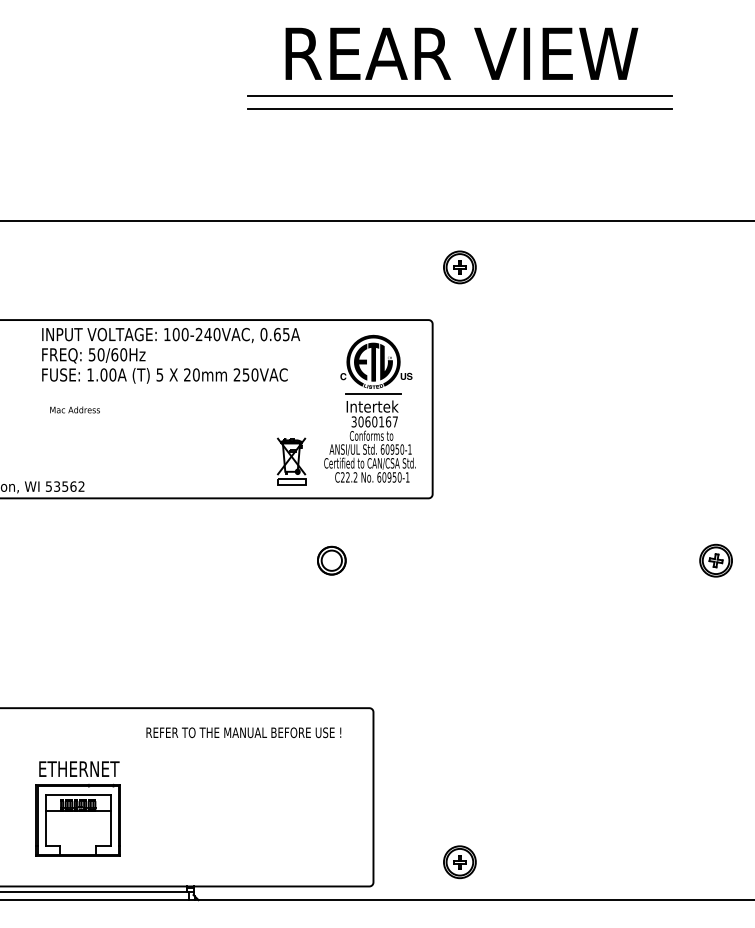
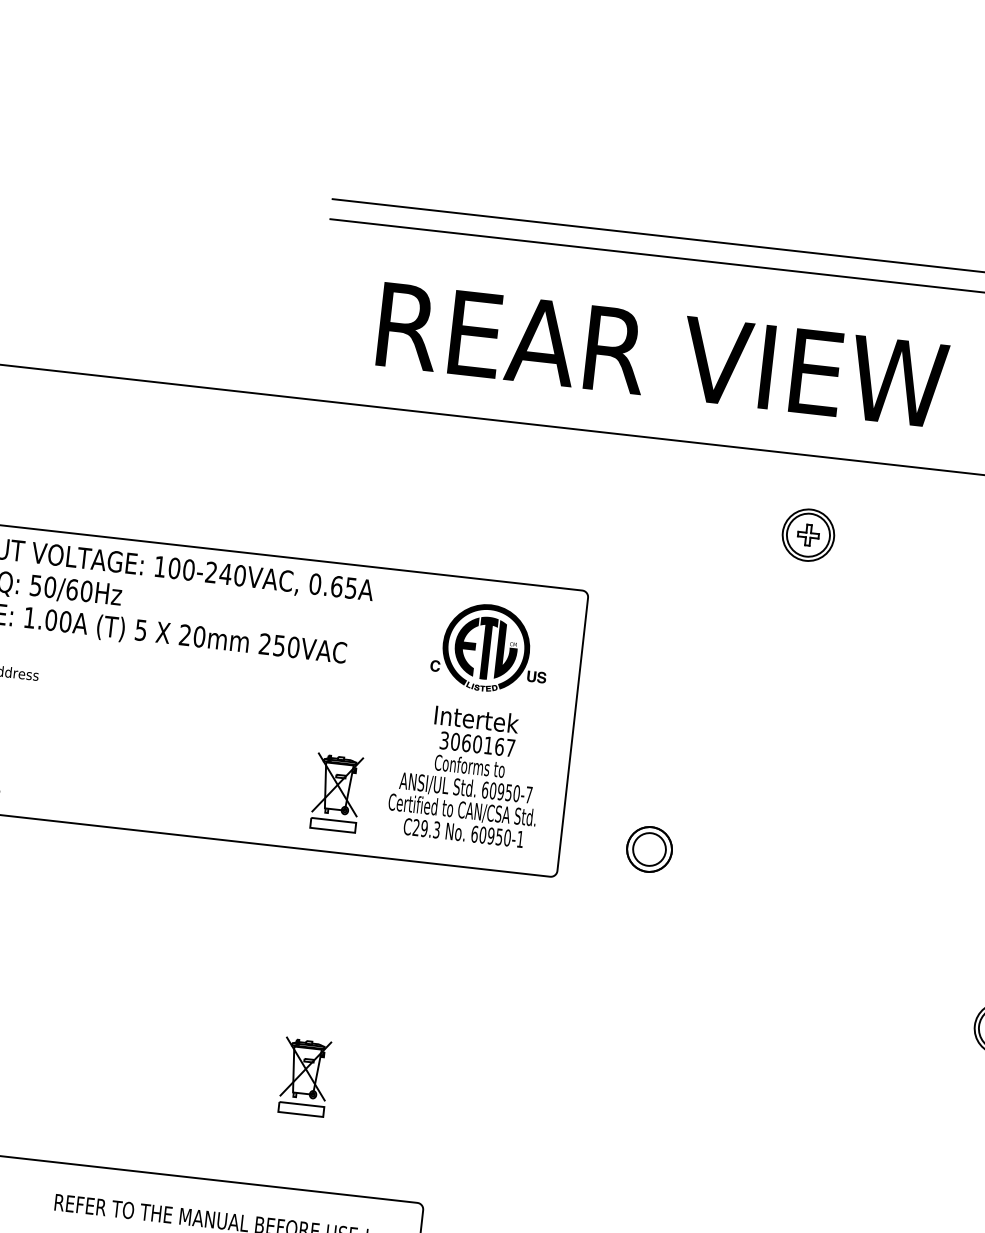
text: (461, 53) -> (662, 354), moved
part: (459, 267) -> (807, 535), moved
line: (373, 394) -> (480, 700), removed
text: (409, 449) -> (528, 794), 60950-1 -> 60950-7
text: (351, 477) -> (430, 829), C22.2 -> C29.3
part: (331, 560) -> (649, 849), moved
part: (291, 638) -> (304, 1077), added

